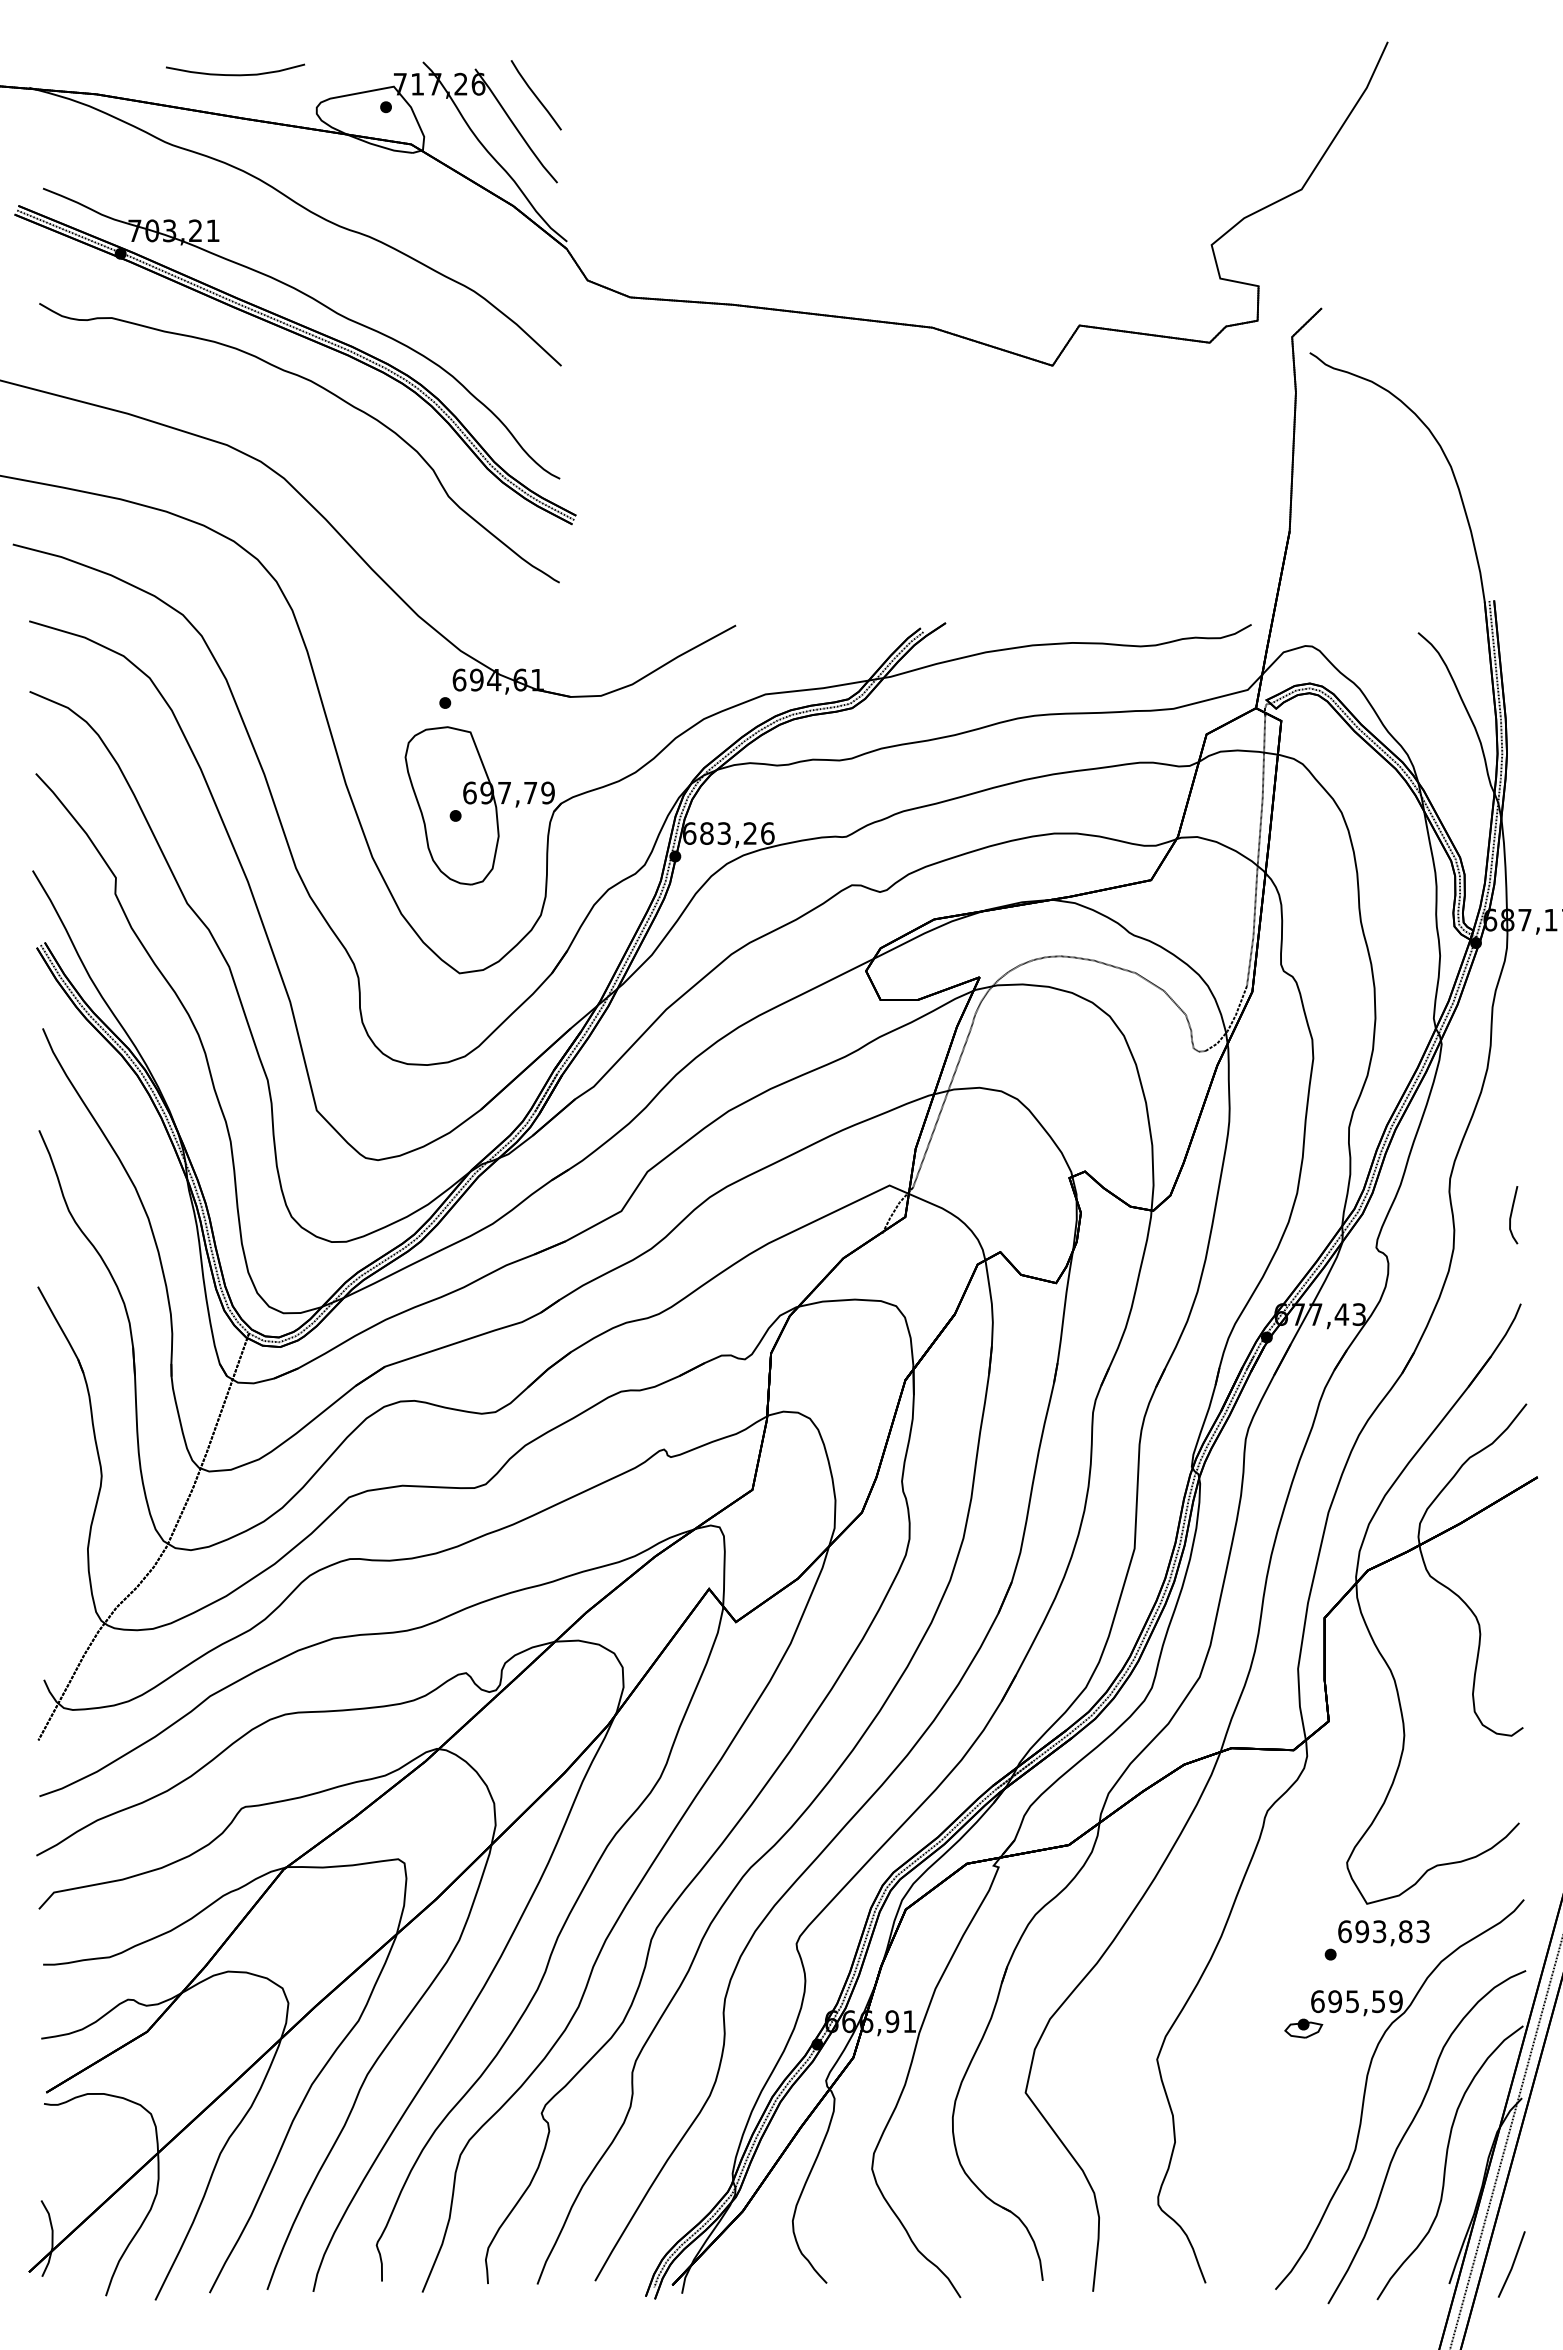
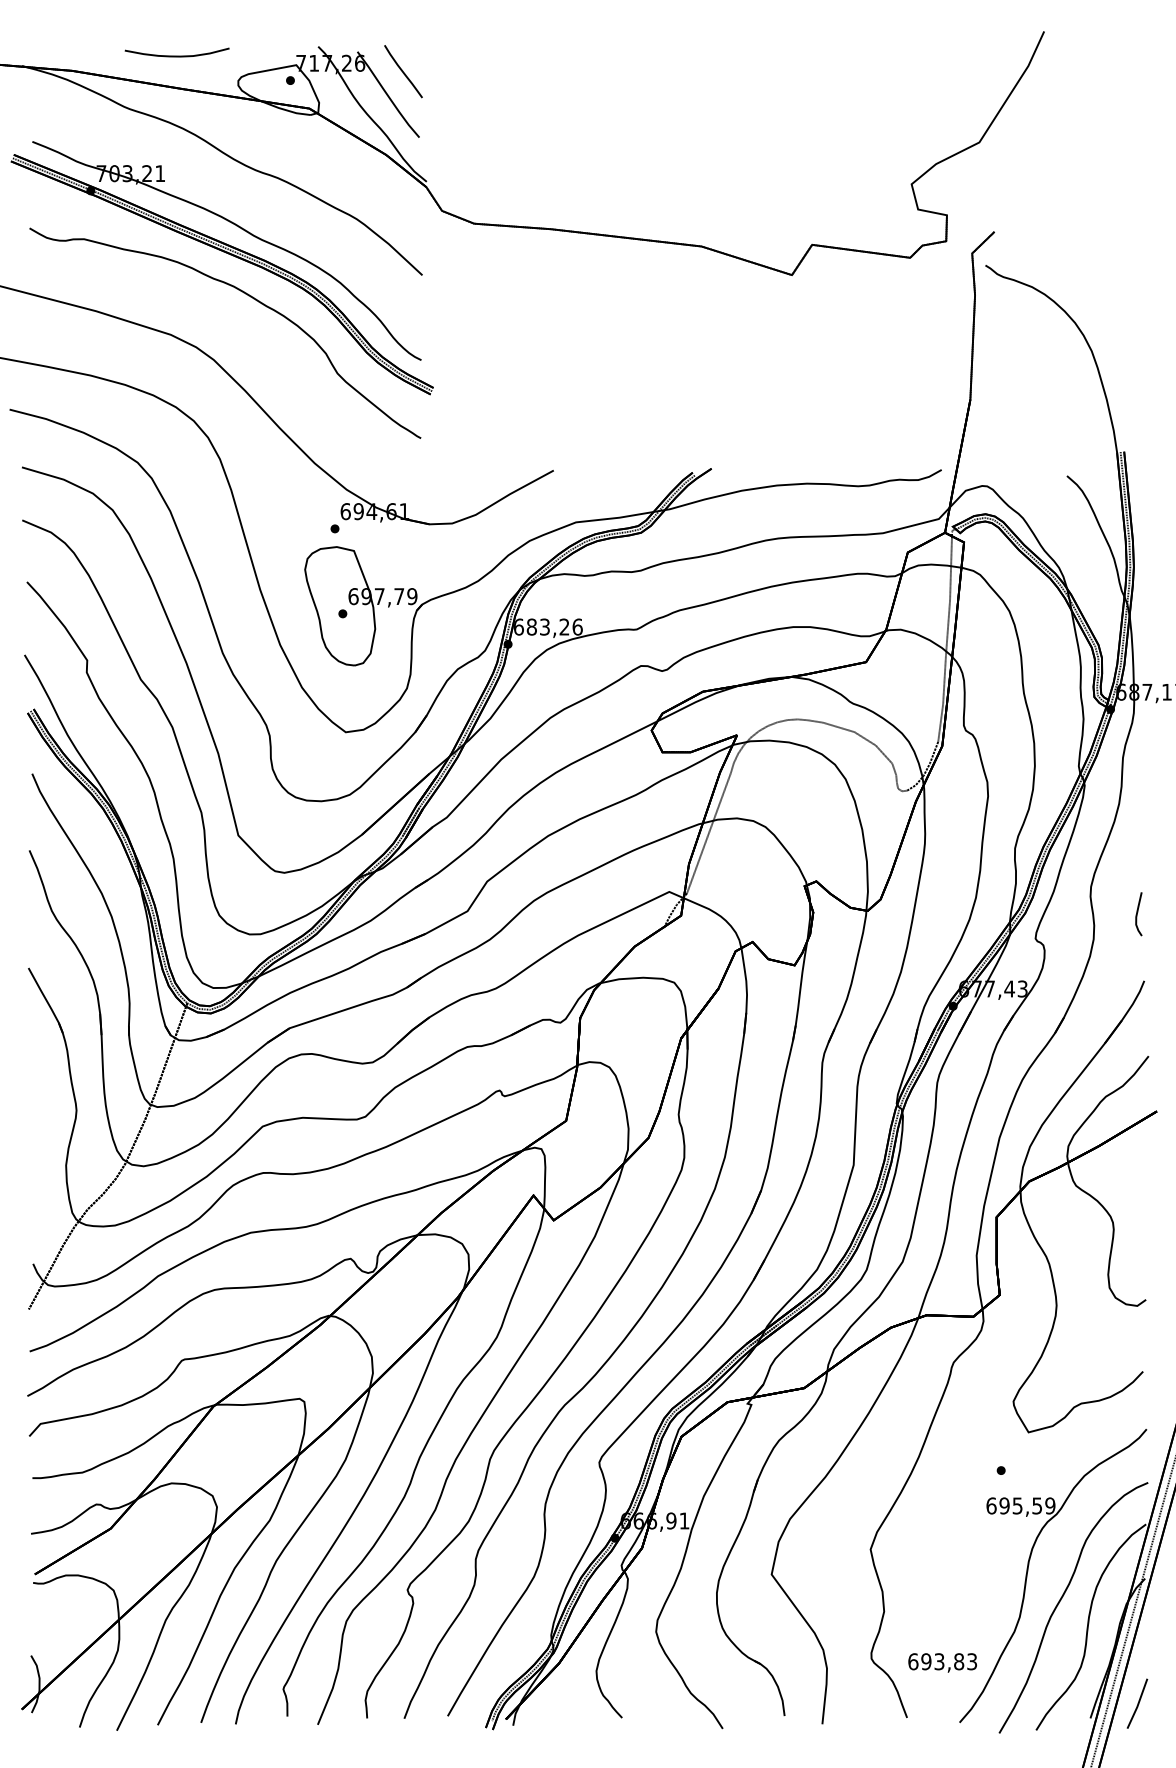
text: (1383, 1933) -> (942, 1663), moved
part: (1303, 2028) -> (980, 1526), removed

